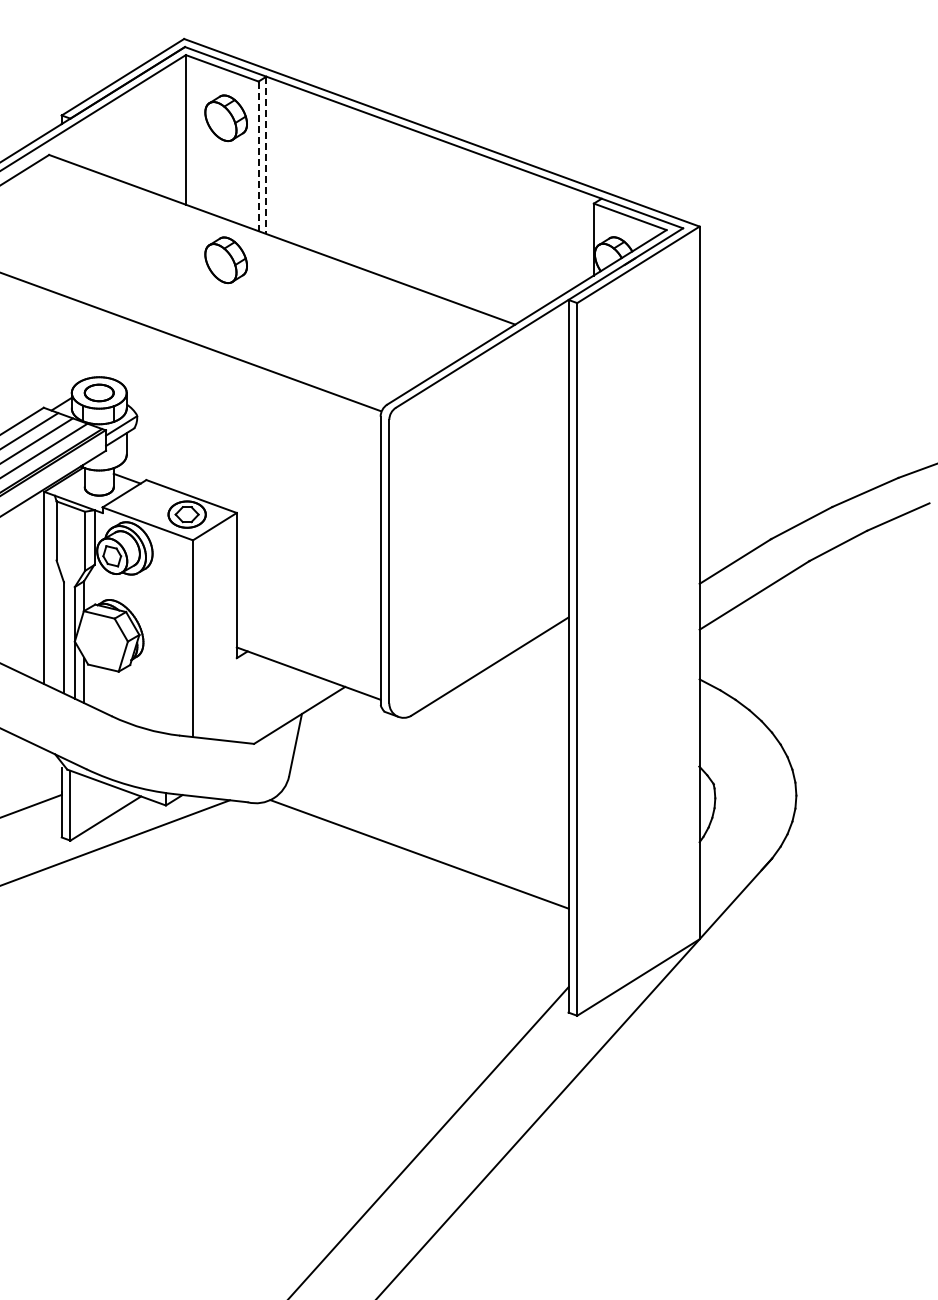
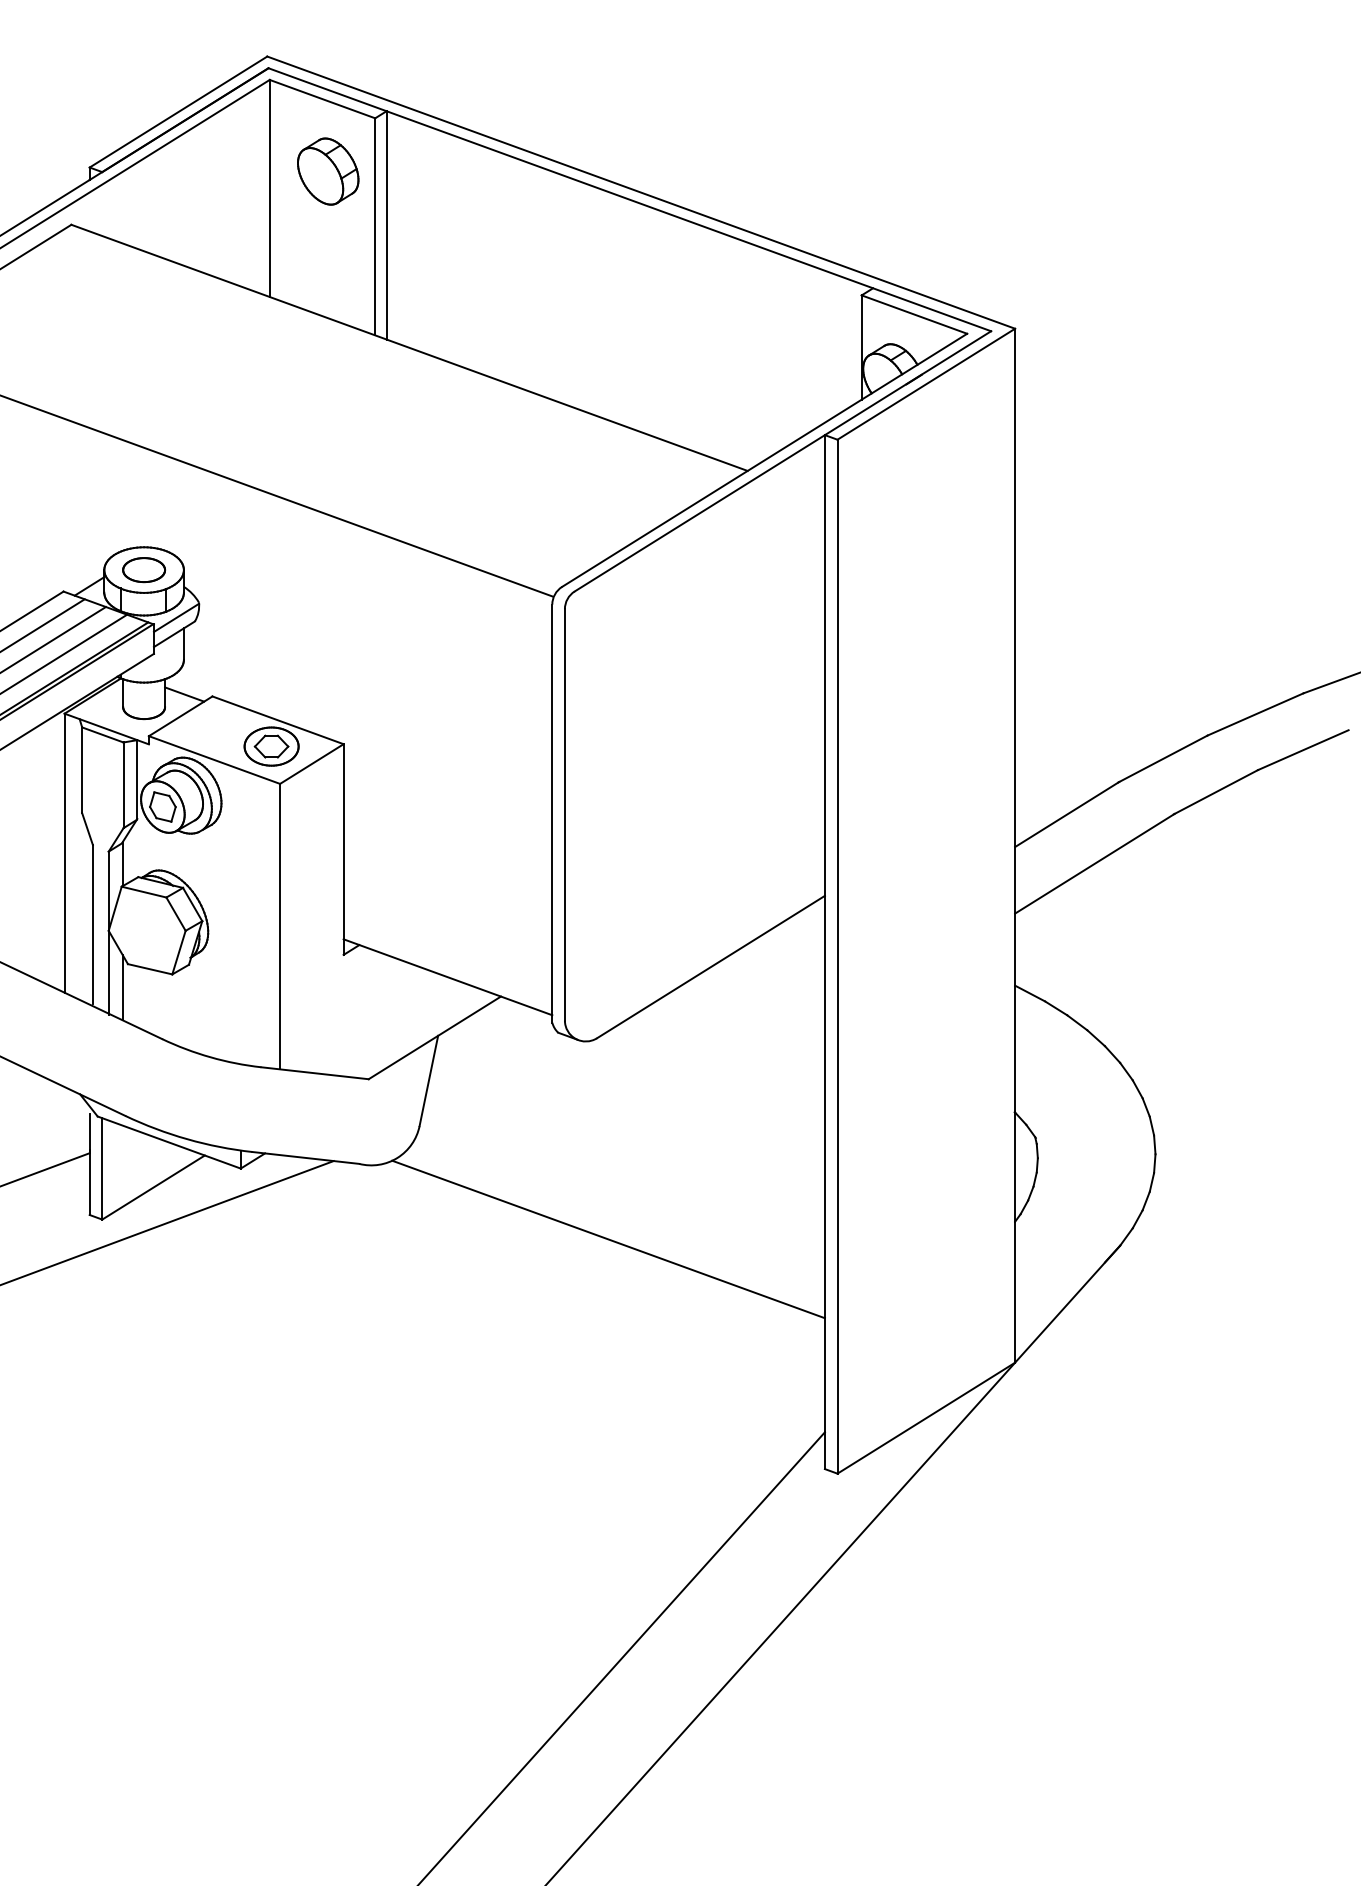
line: (266, 155) -> (386, 225), dashed -> solid
line: (258, 156) -> (375, 227), dashed -> solid
part: (225, 260) -> (327, 377), removed

